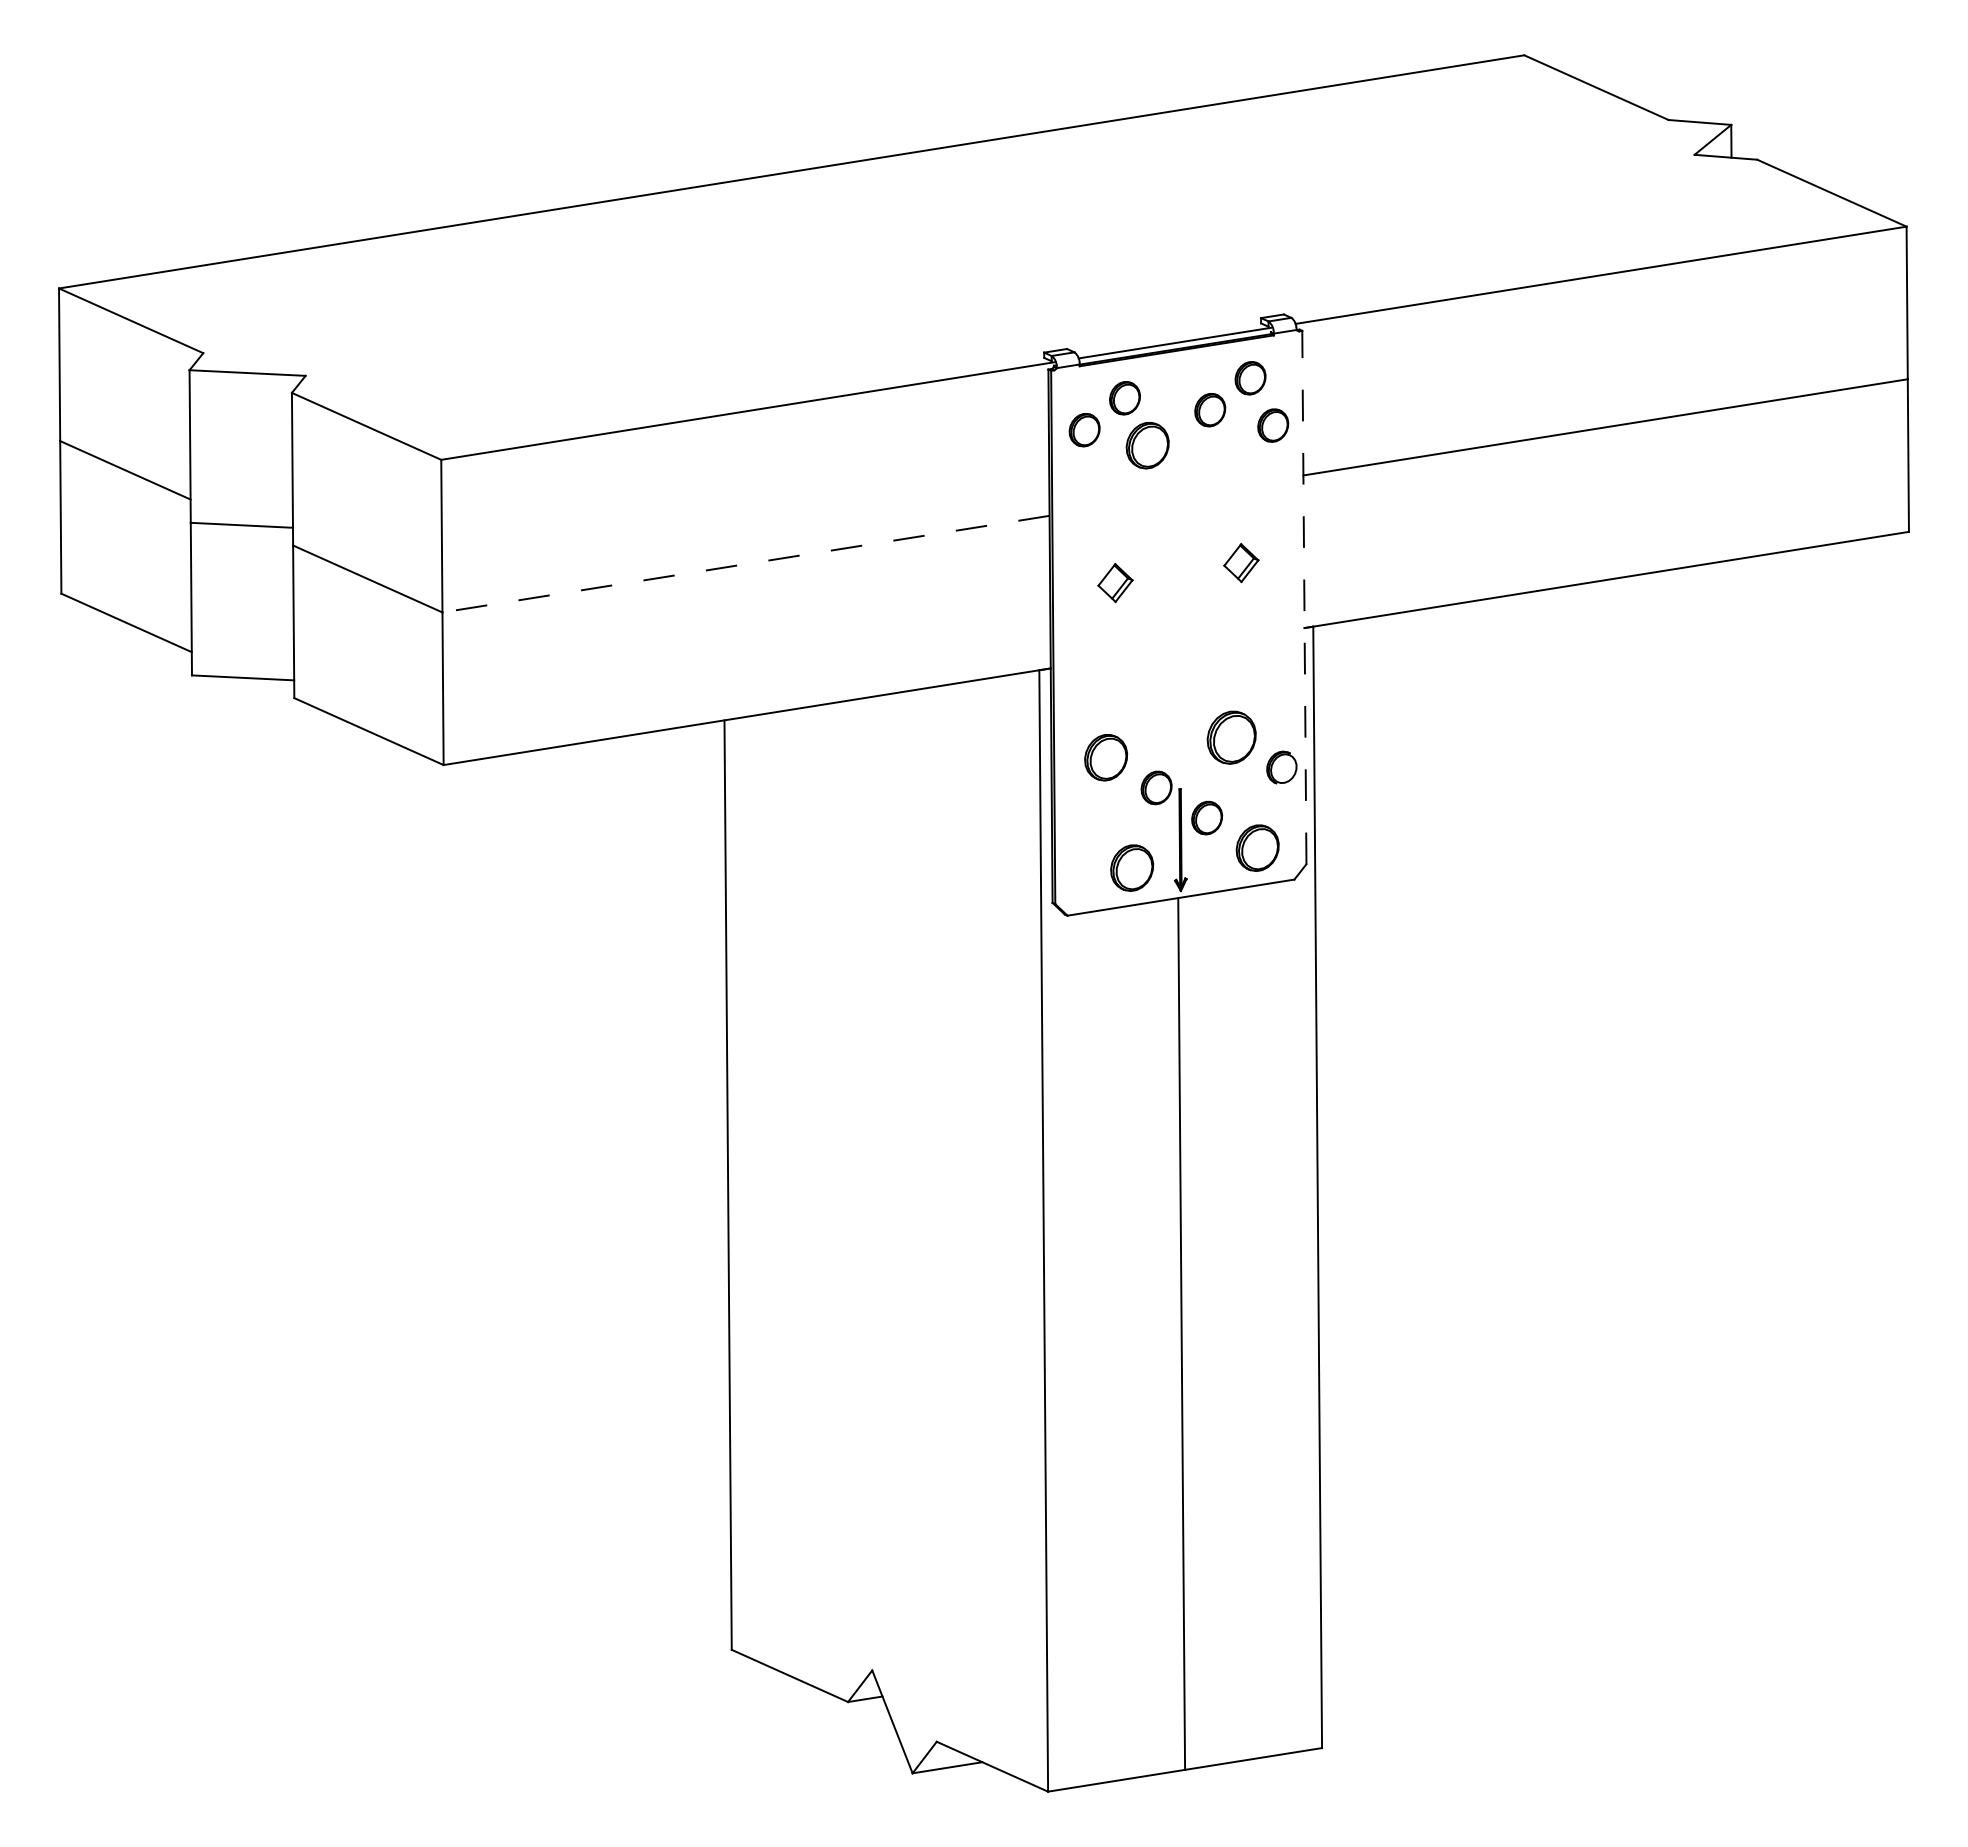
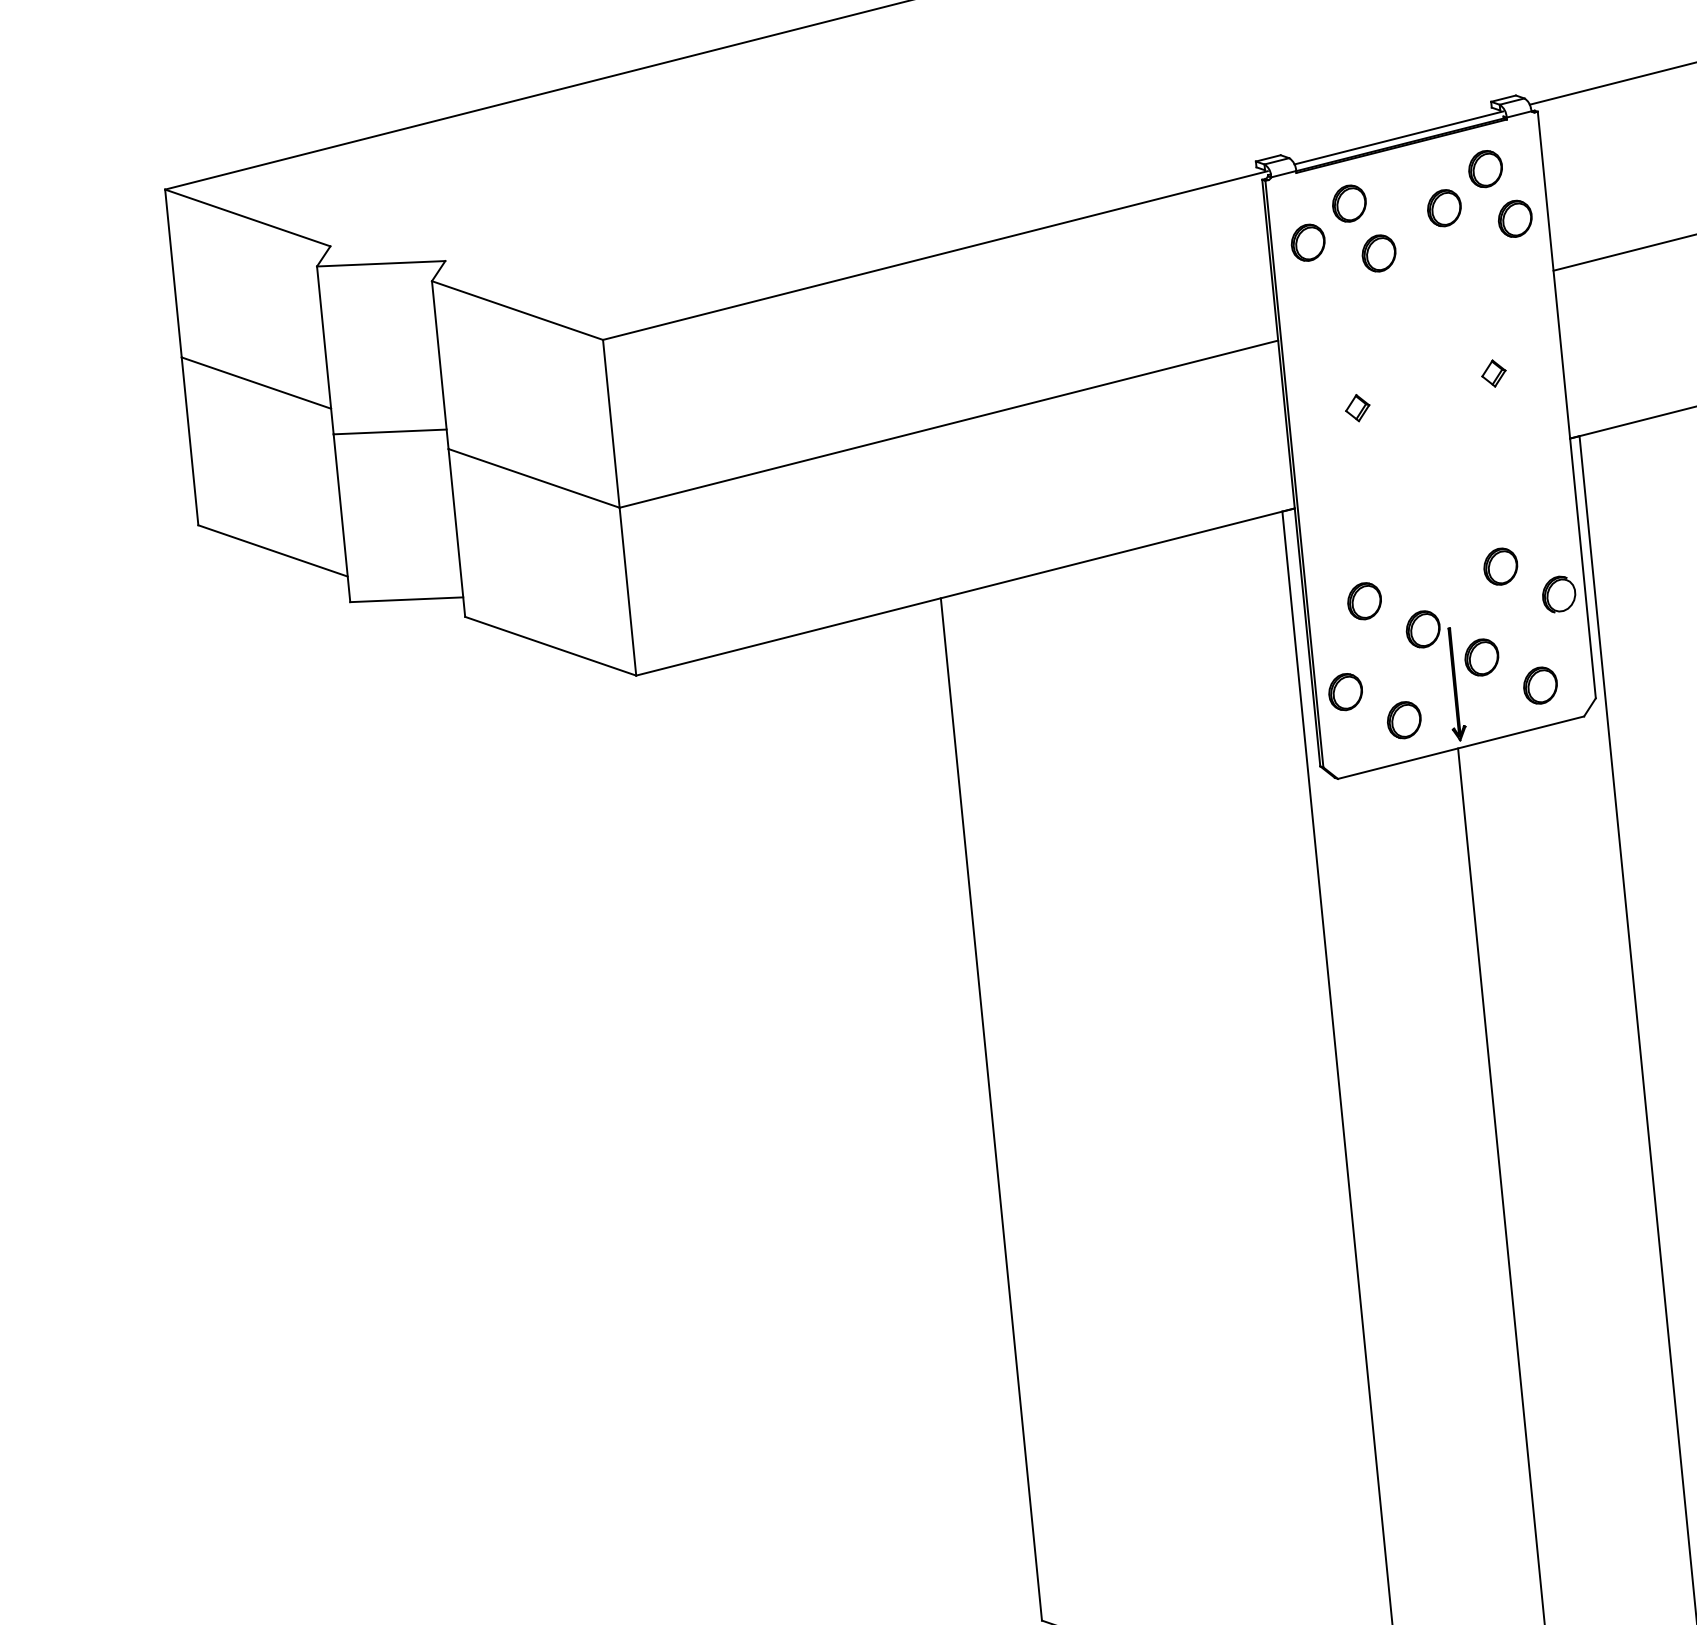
part: (1147, 445) -> (1378, 253), size x0.71
part: (1240, 563) -> (1493, 373), size x0.62
line: (745, 564) -> (948, 424), dashed -> solid
part: (1115, 583) -> (1357, 408), size x0.62
line: (1304, 597) -> (1566, 404), dashed -> solid
part: (1231, 737) -> (1500, 566), size x0.62
part: (1105, 757) -> (1363, 601), size x0.71
part: (1081, 837) -> (1345, 691), added
part: (1257, 848) -> (1540, 685), size x0.71
part: (1131, 868) -> (1403, 720), size x0.71

